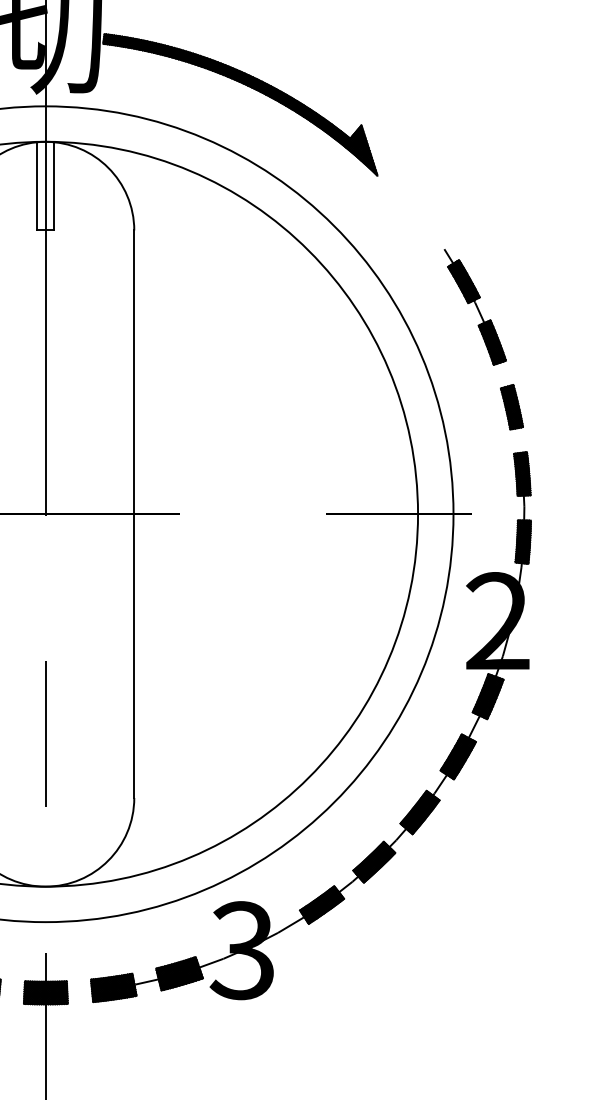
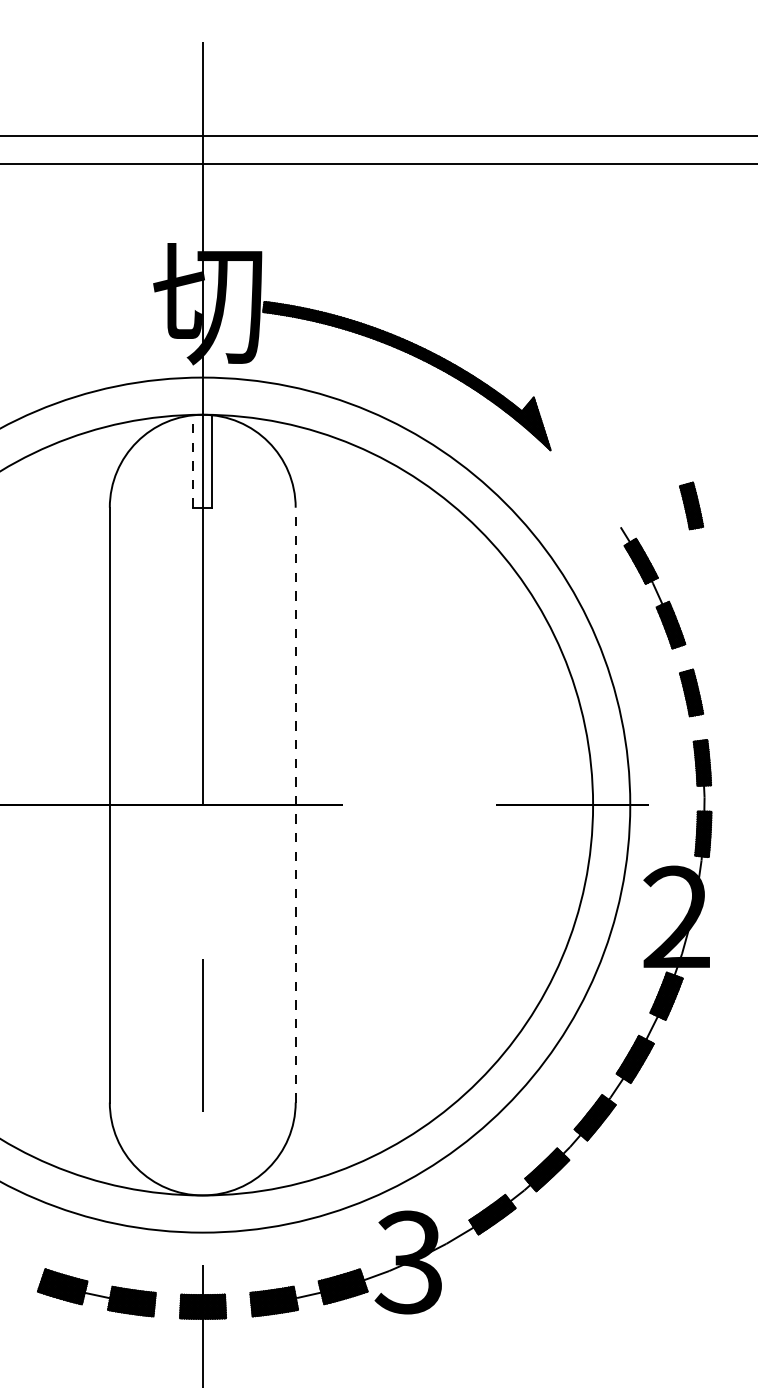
line: (36, 185) -> (193, 460), solid -> dashed
part: (511, 228) -> (691, 505), added
line: (134, 513) -> (295, 804), solid -> dashed

